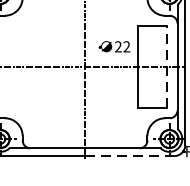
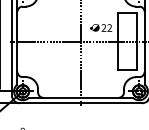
line: (167, 66) -> (137, 41), dashed -> solid
line: (129, 156) -> (111, 103), dashed -> solid

